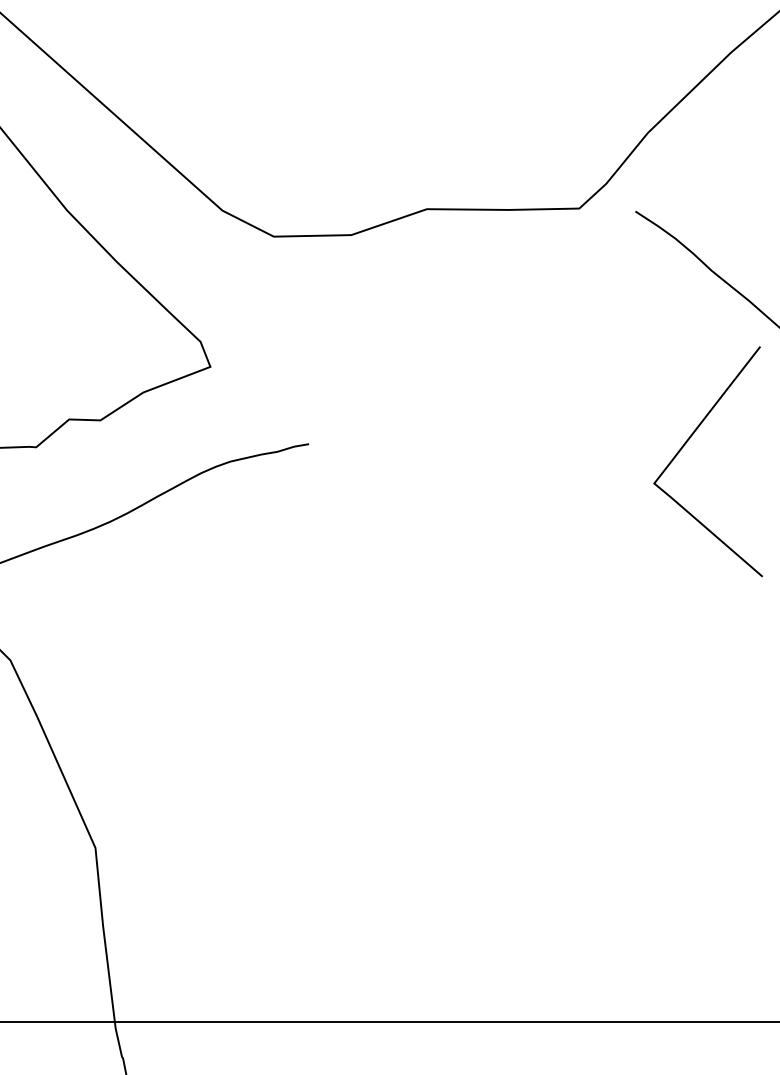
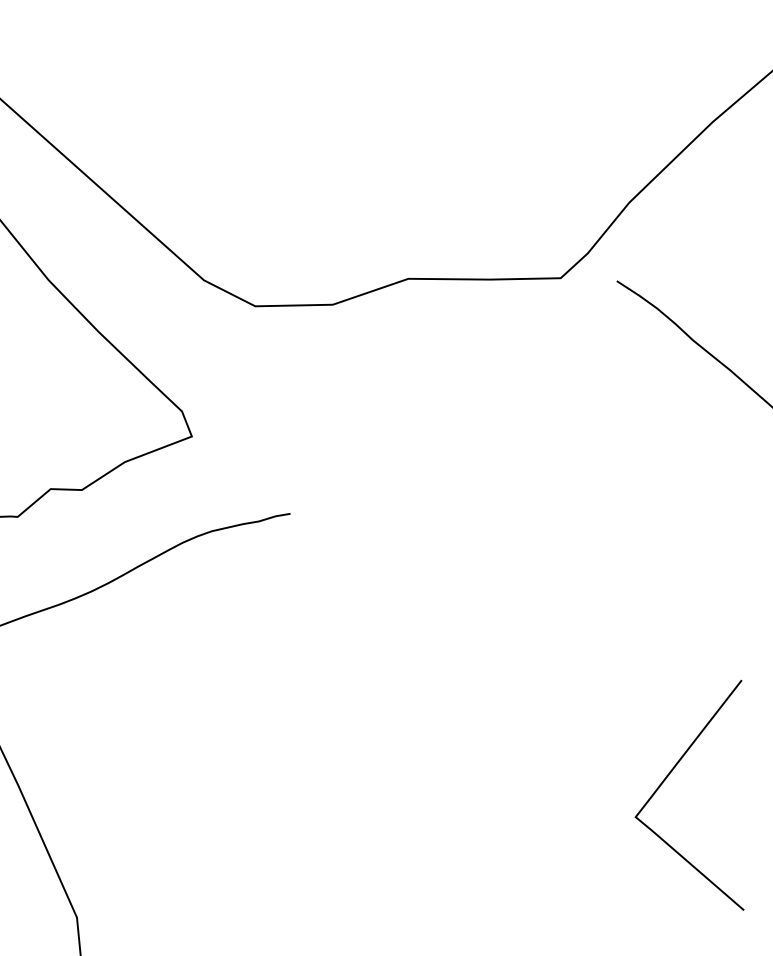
curve: (684, 446) -> (665, 780), moved

